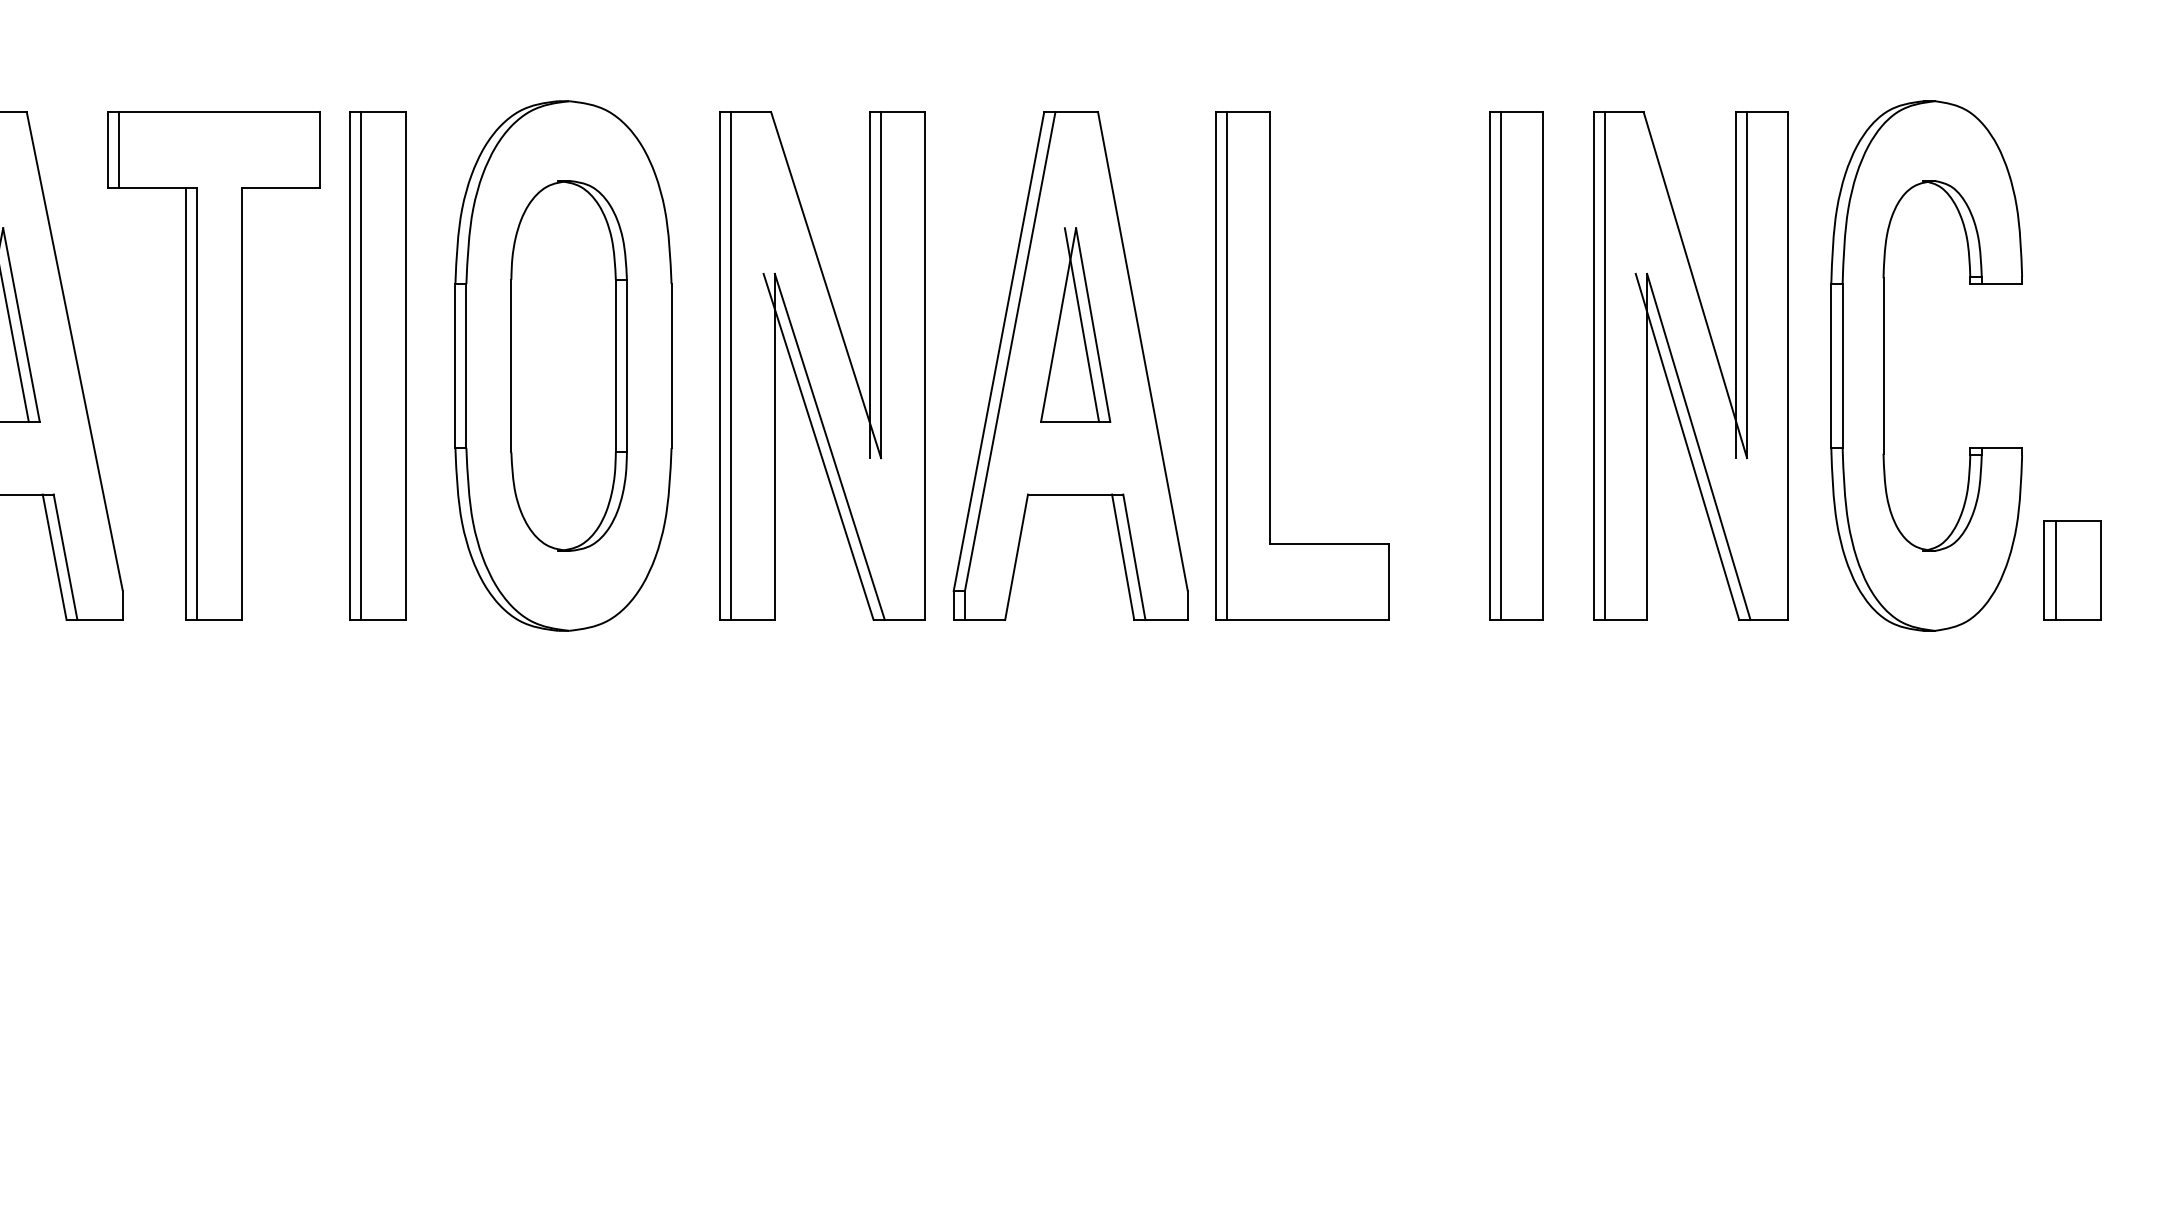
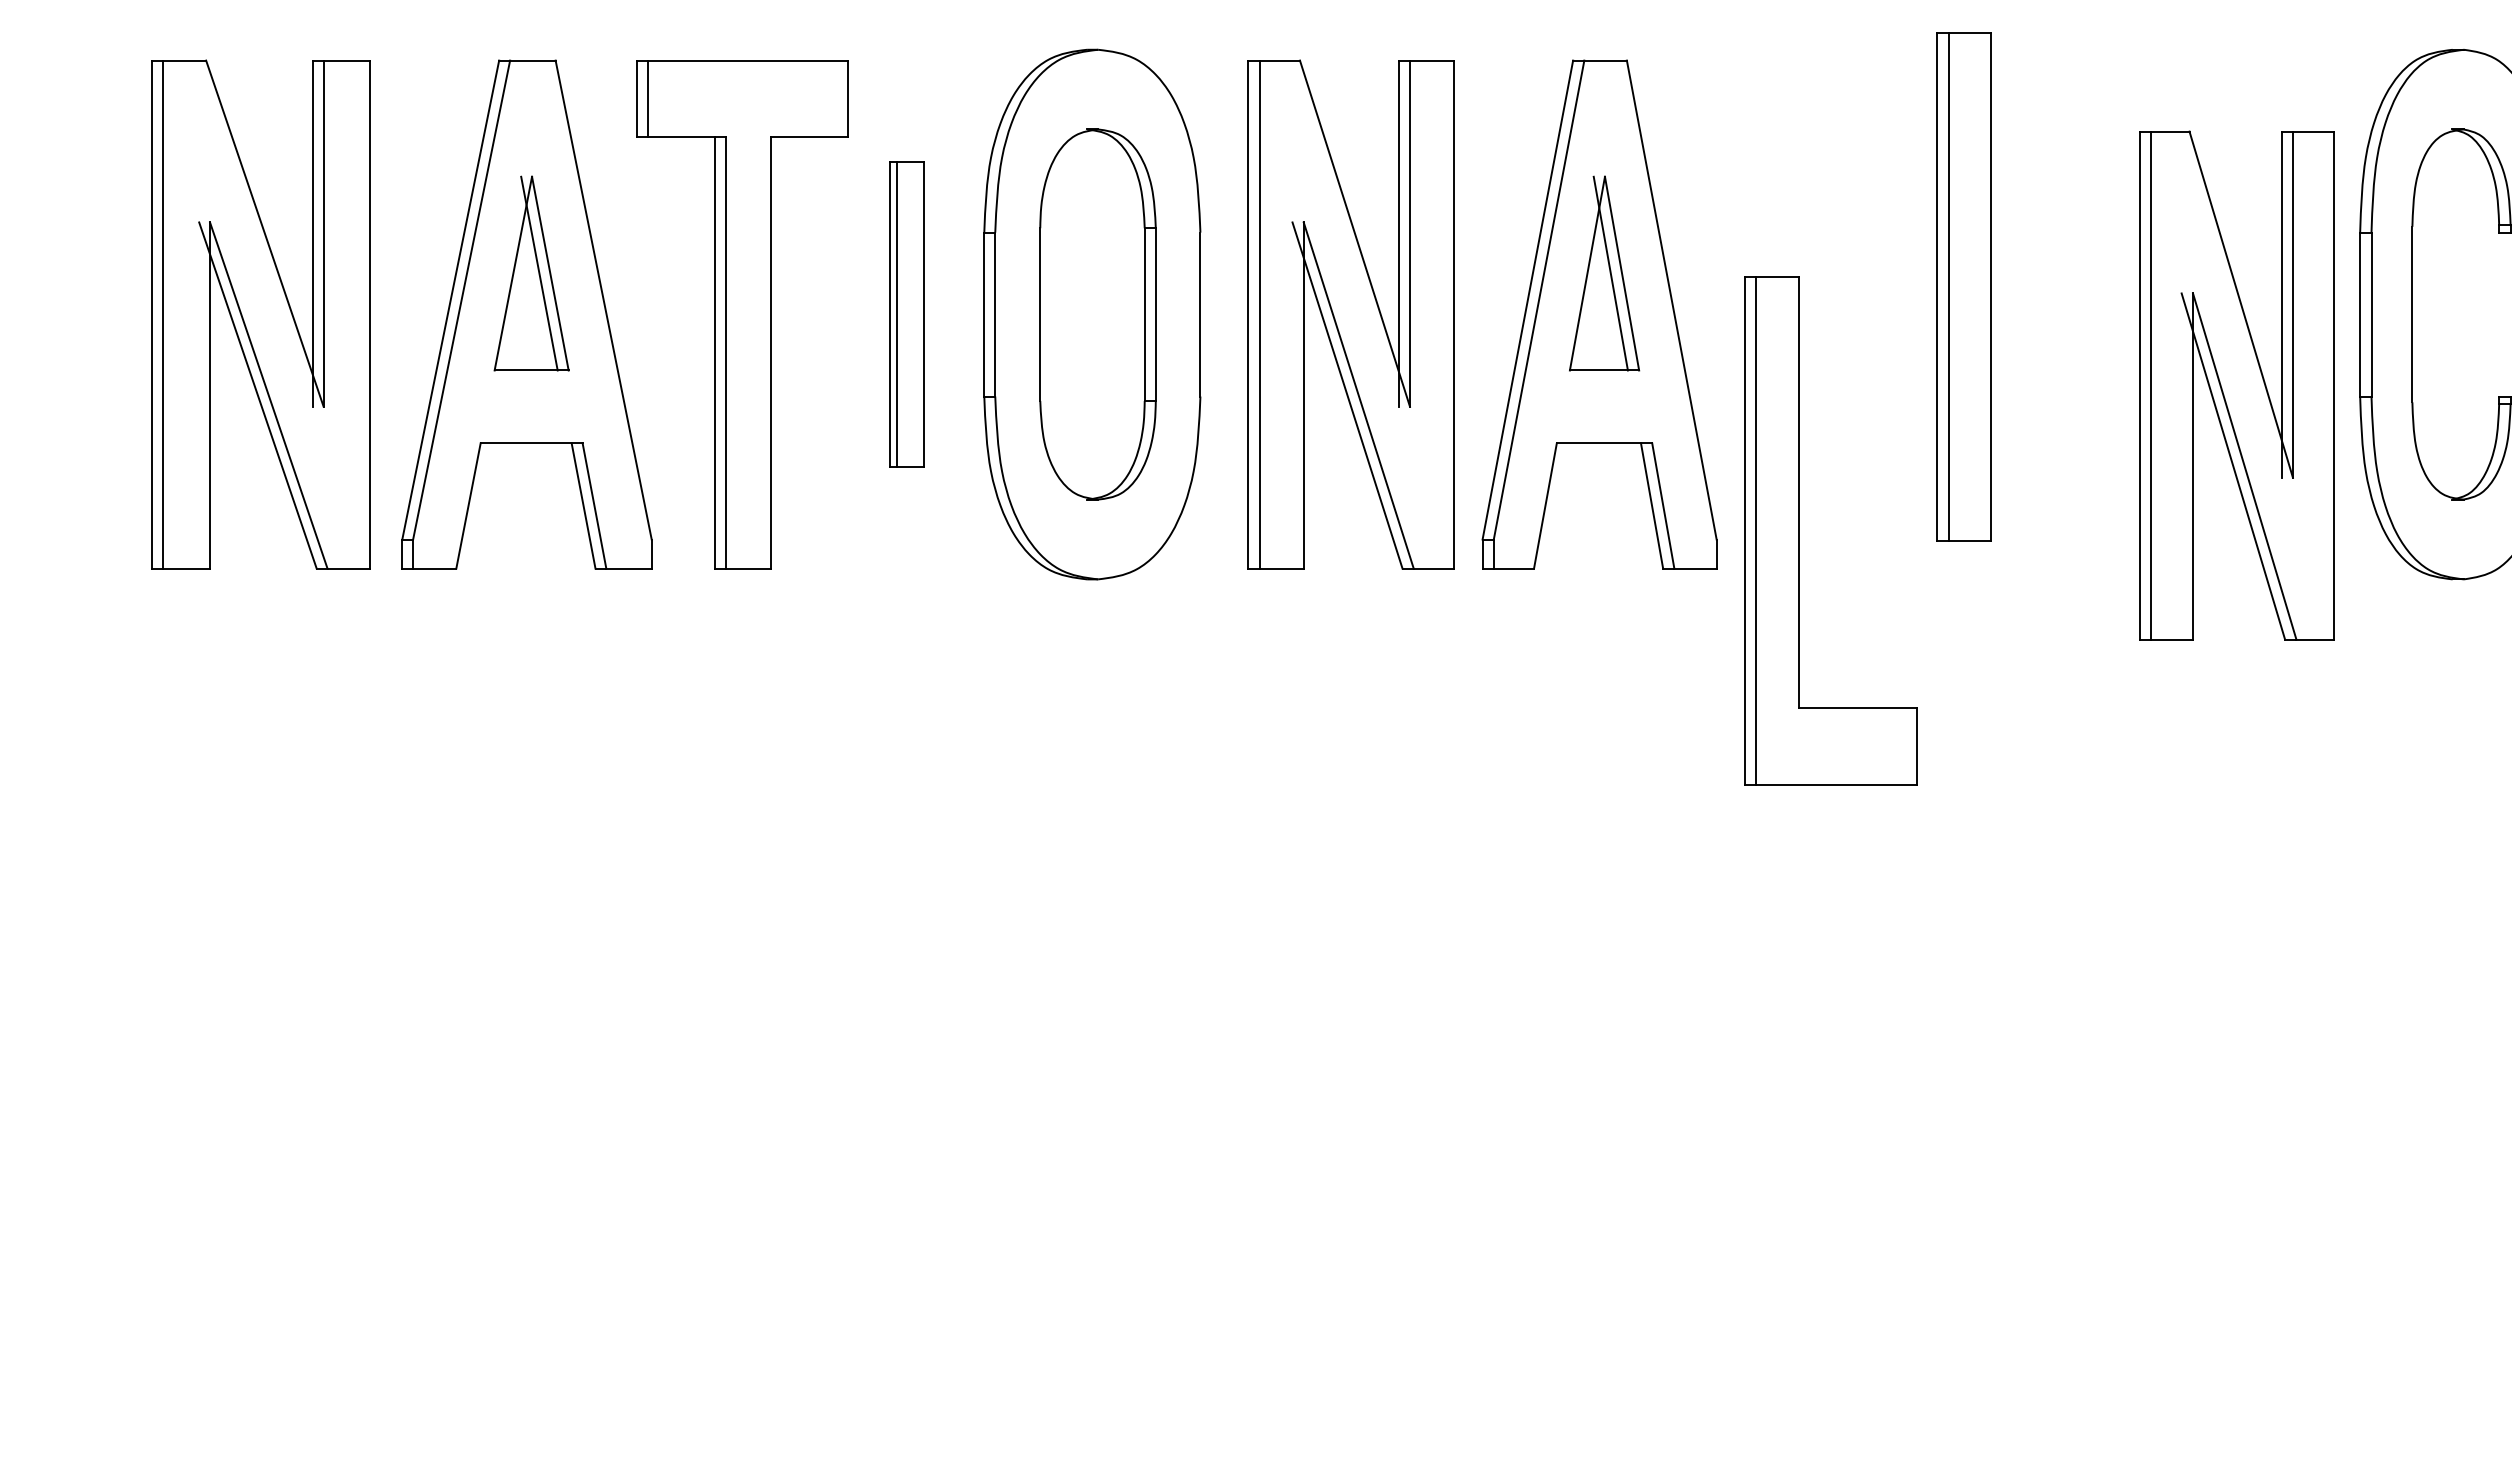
part: (377, 365) -> (906, 314), size x0.6
part: (1270, 365) -> (1799, 530), moved
part: (1515, 365) -> (1963, 286), moved
part: (1690, 365) -> (2236, 385), moved

